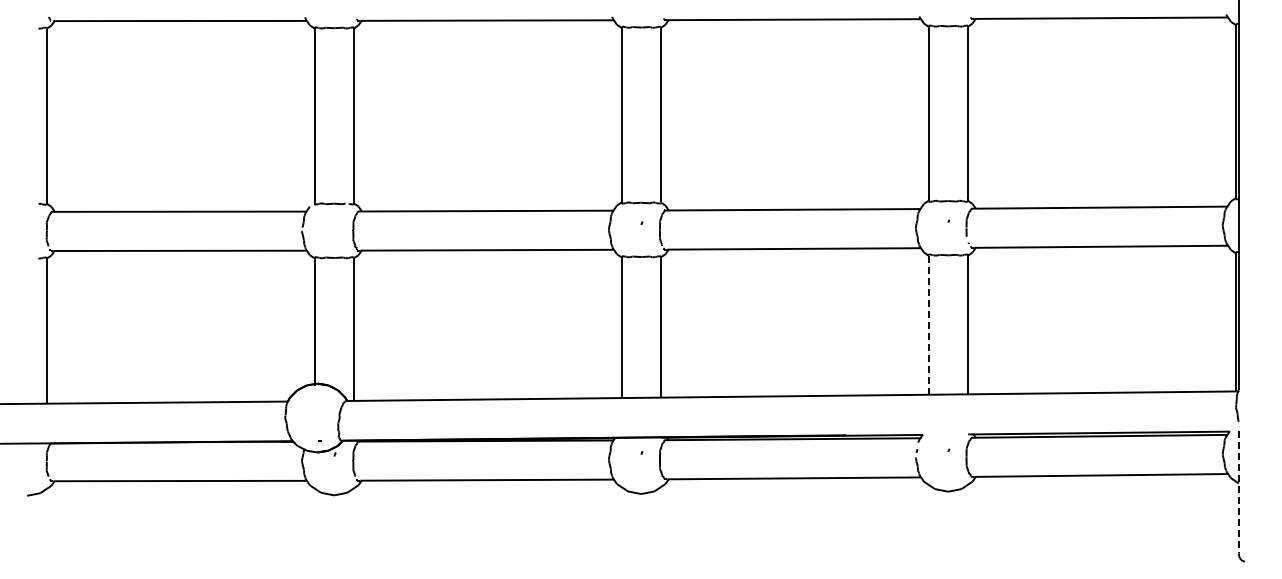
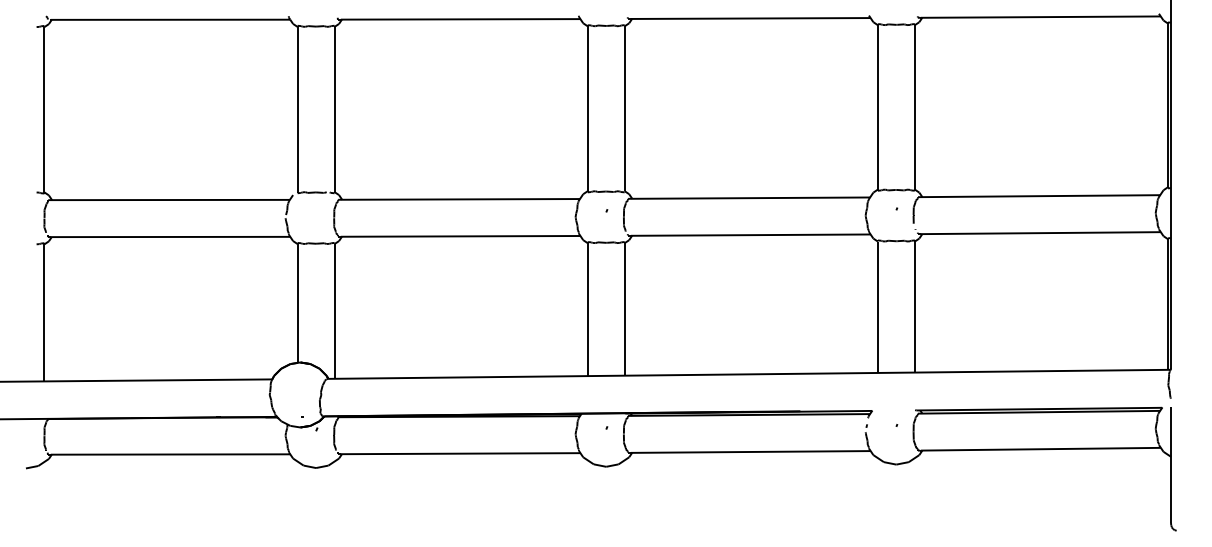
line: (928, 325) -> (877, 307), dashed -> solid
line: (1238, 492) -> (1170, 465), dashed -> solid

